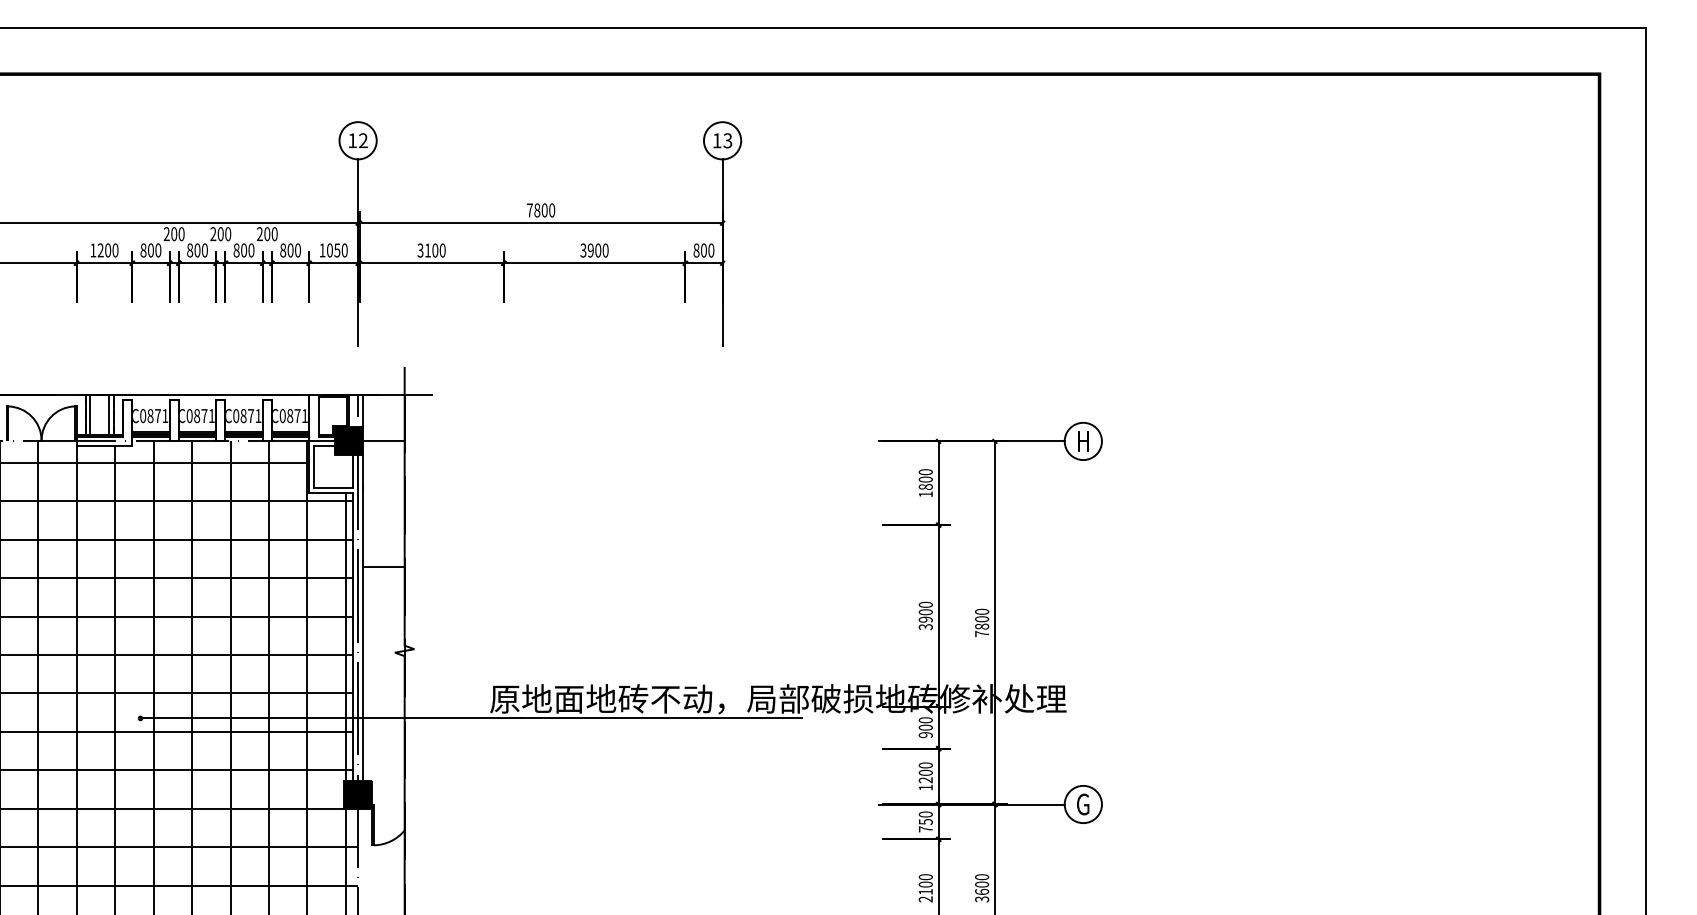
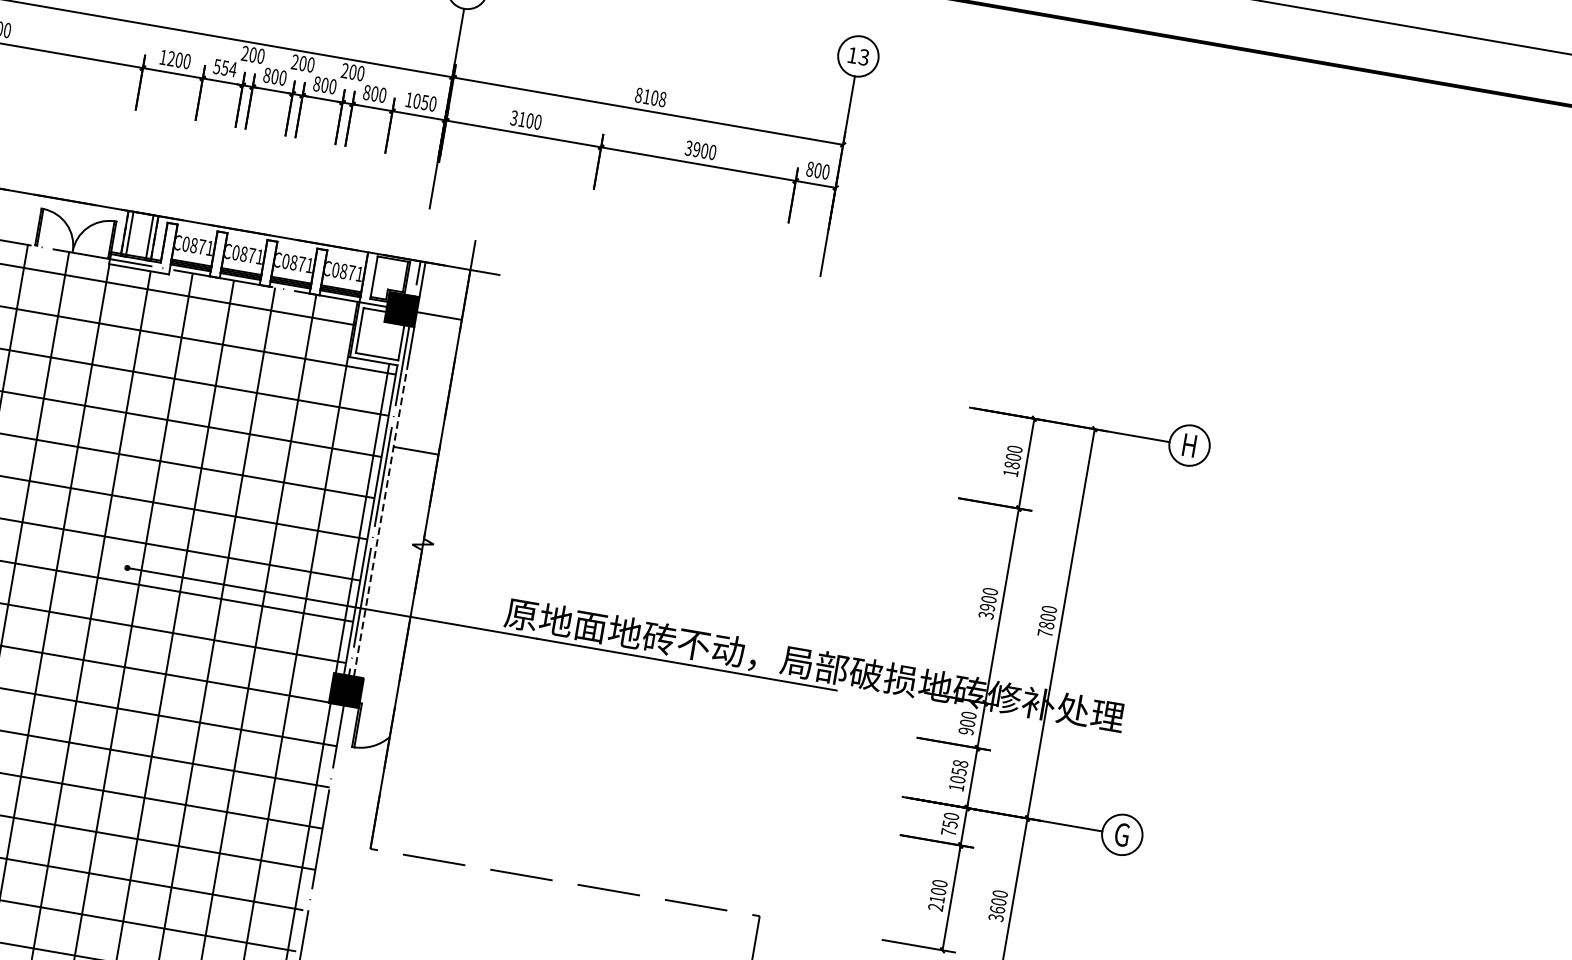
text: (541, 210) -> (651, 97), 7800 -> 8108
text: (150, 250) -> (224, 68), 800 -> 554
line: (362, 634) -> (380, 519), solid -> dashed
text: (925, 772) -> (958, 771), 1200 -> 1058

